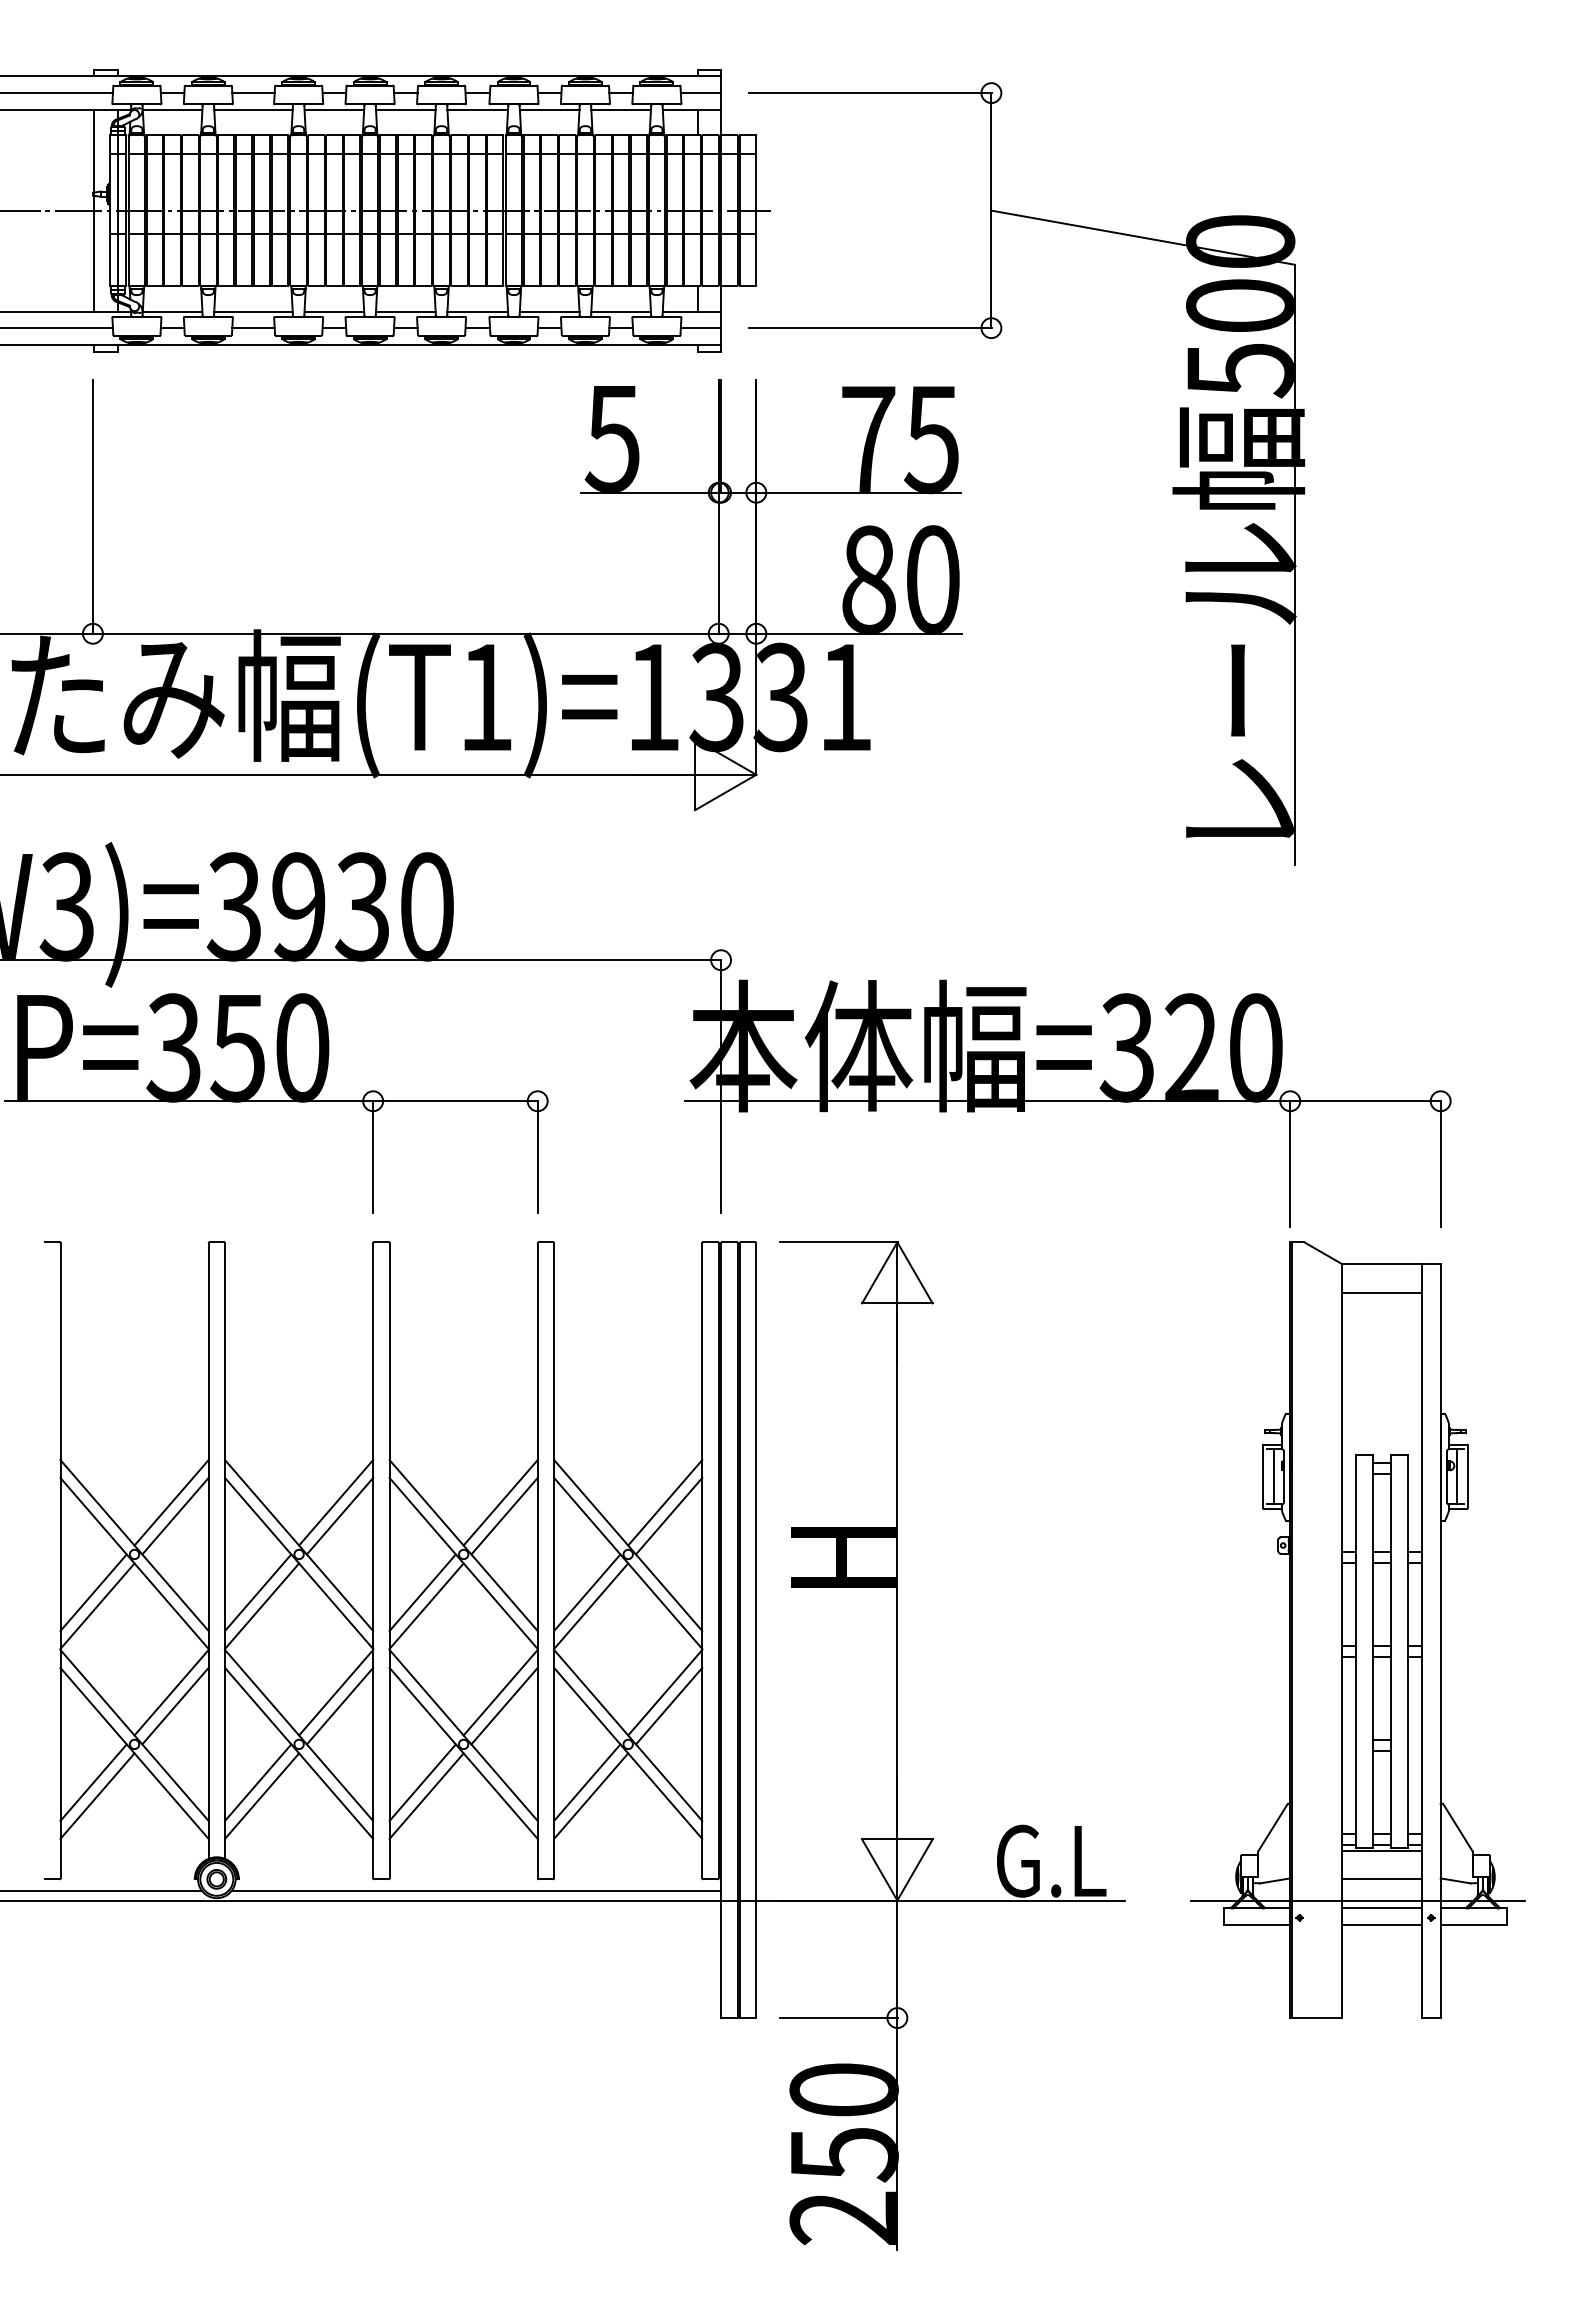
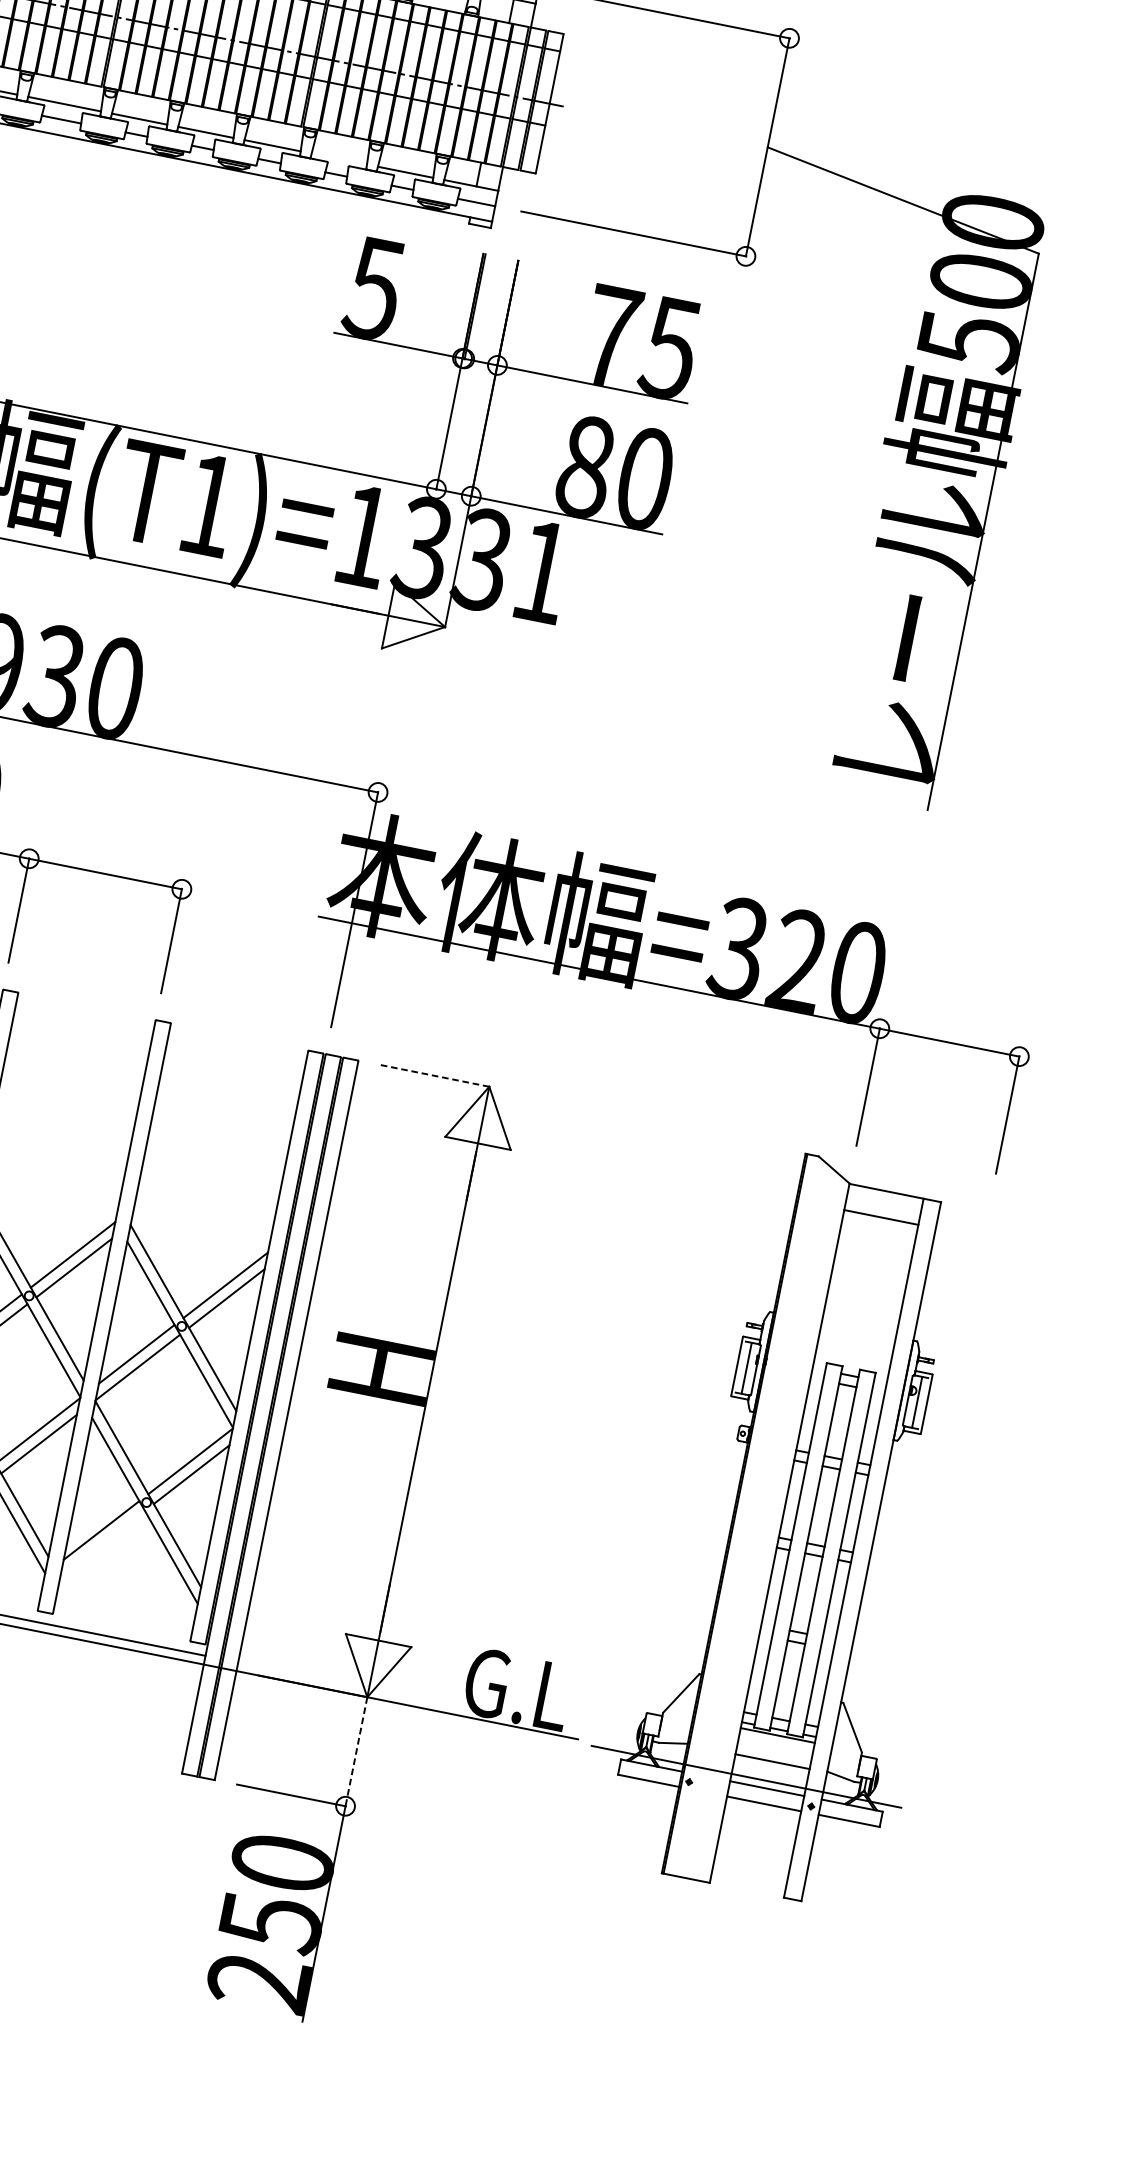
line: (549, 311) -> (339, 159), removed
line: (839, 1242) -> (435, 1076), solid -> dashed
part: (1357, 1629) -> (796, 1525), moved
line: (591, 1795) -> (103, 1543), removed
line: (897, 1959) -> (356, 1751), solid -> dashed

